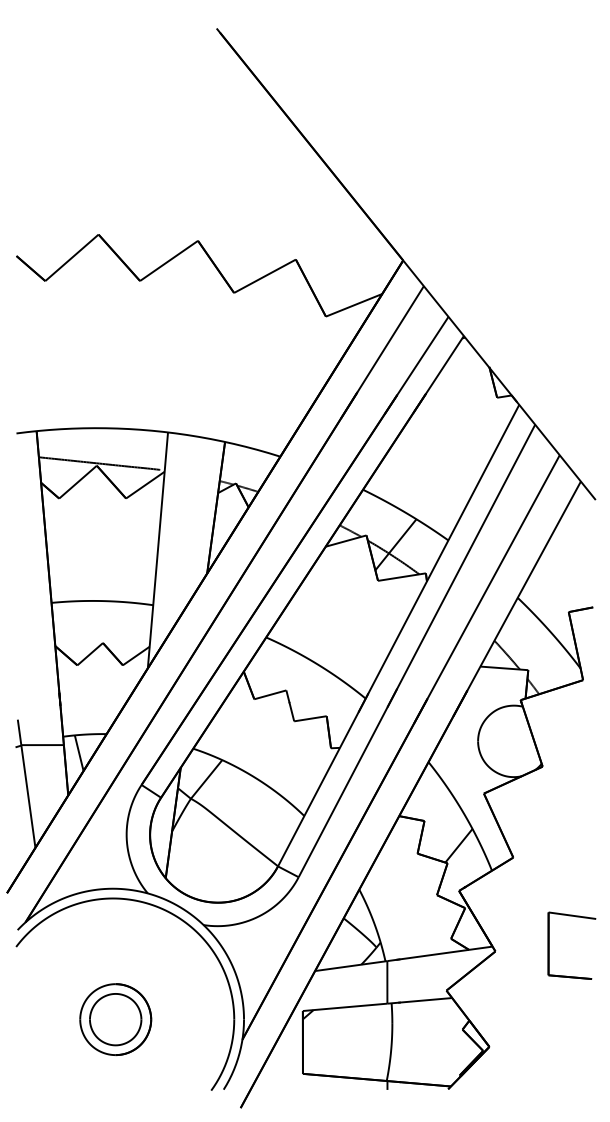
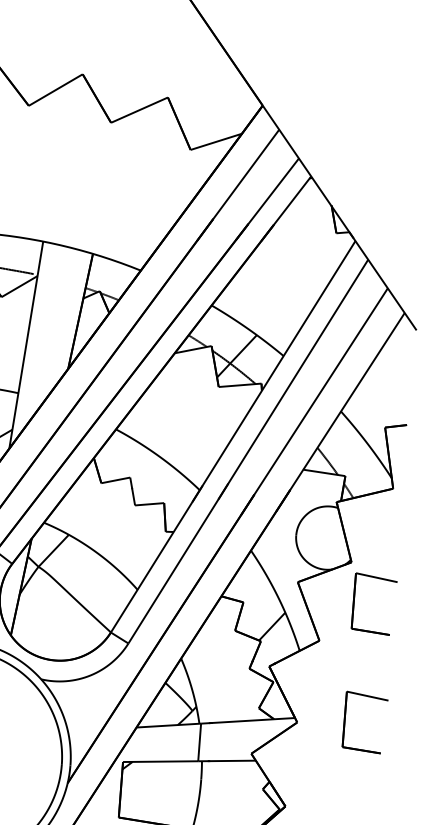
part: (549, 811) -> (354, 602), added

